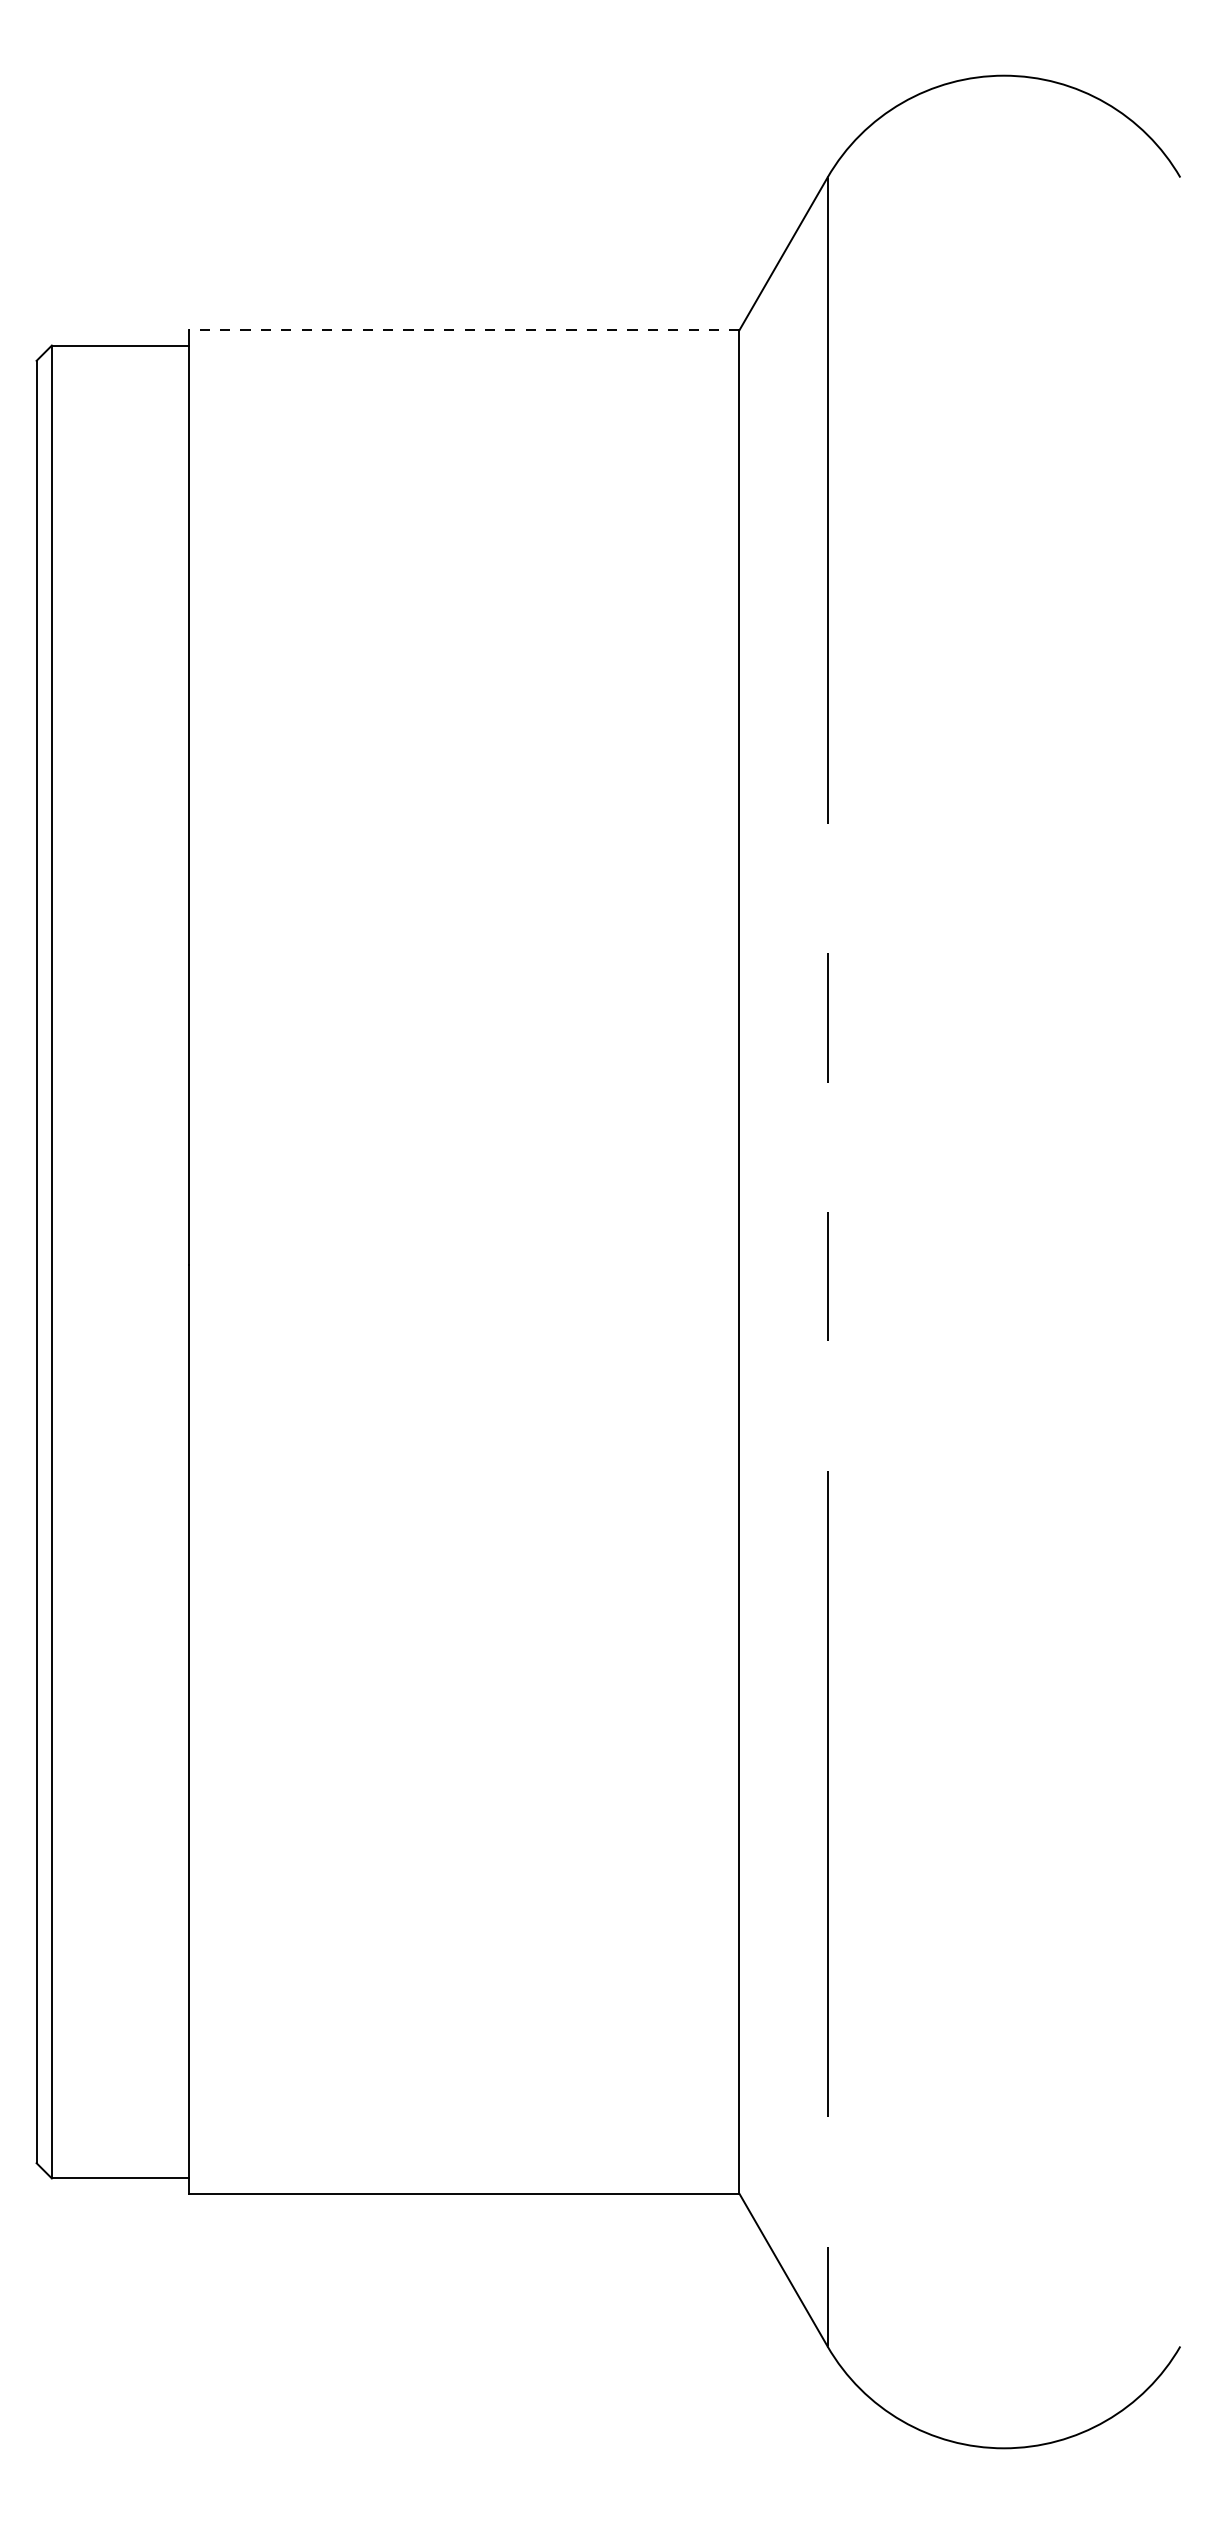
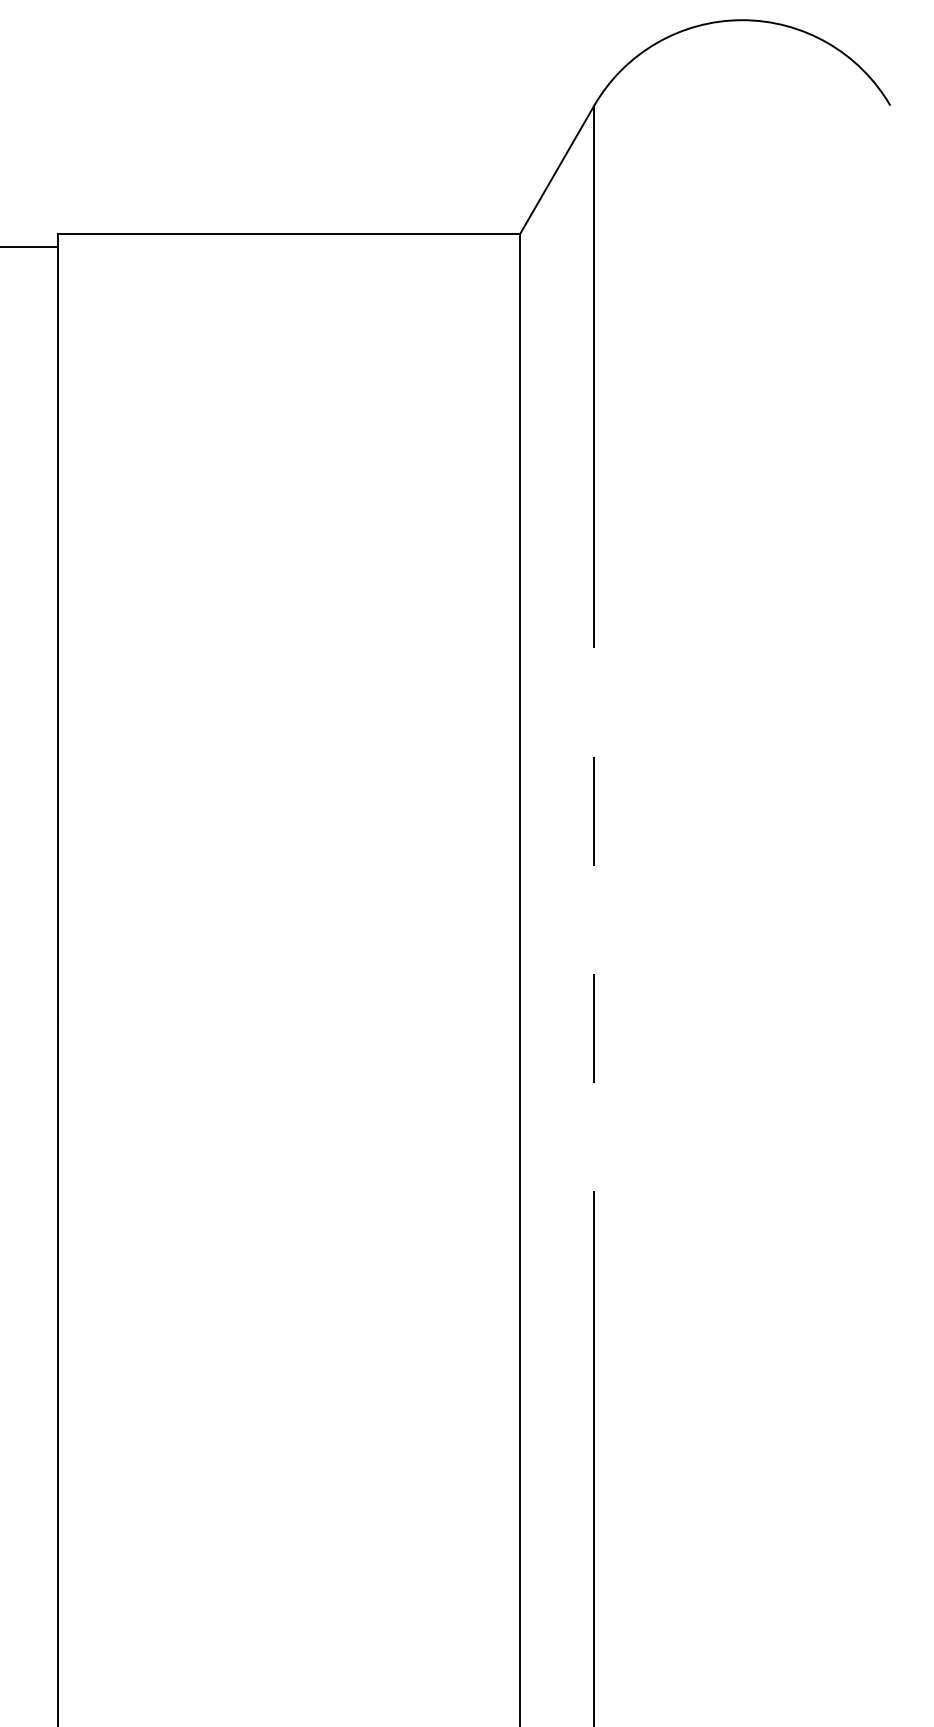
line: (463, 330) -> (288, 234), dashed -> solid

